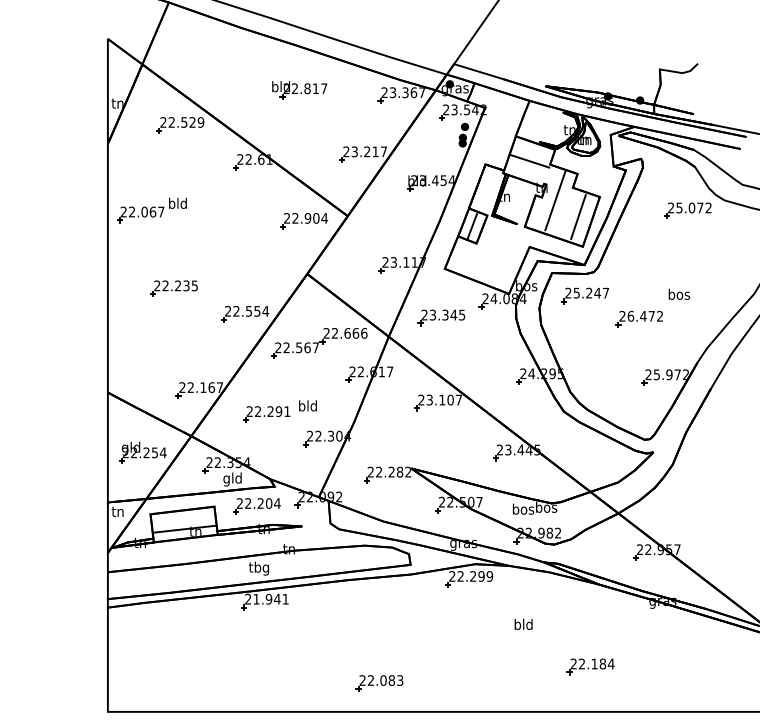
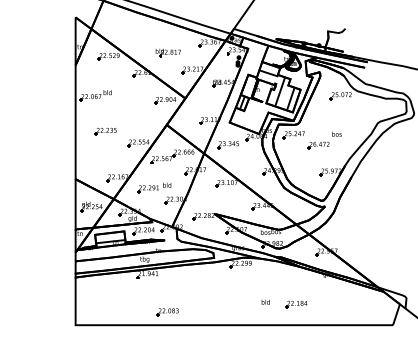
part: (297, 89) -> (167, 52), moved
text: (523, 622) -> (265, 301), moved
part: (378, 684) -> (167, 312), moved

